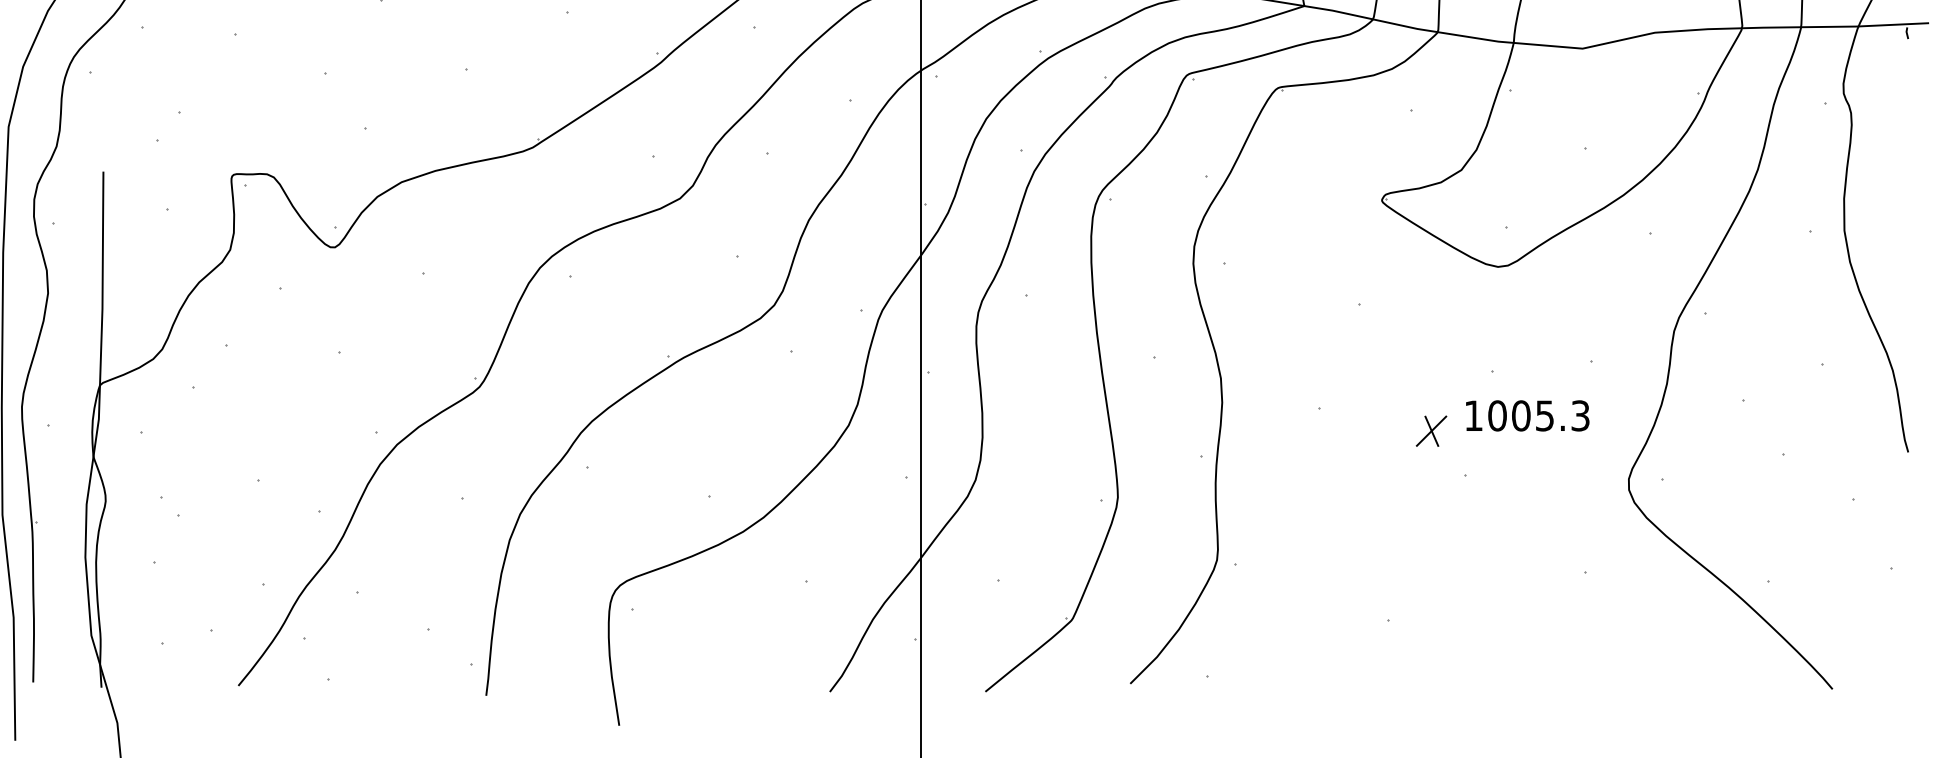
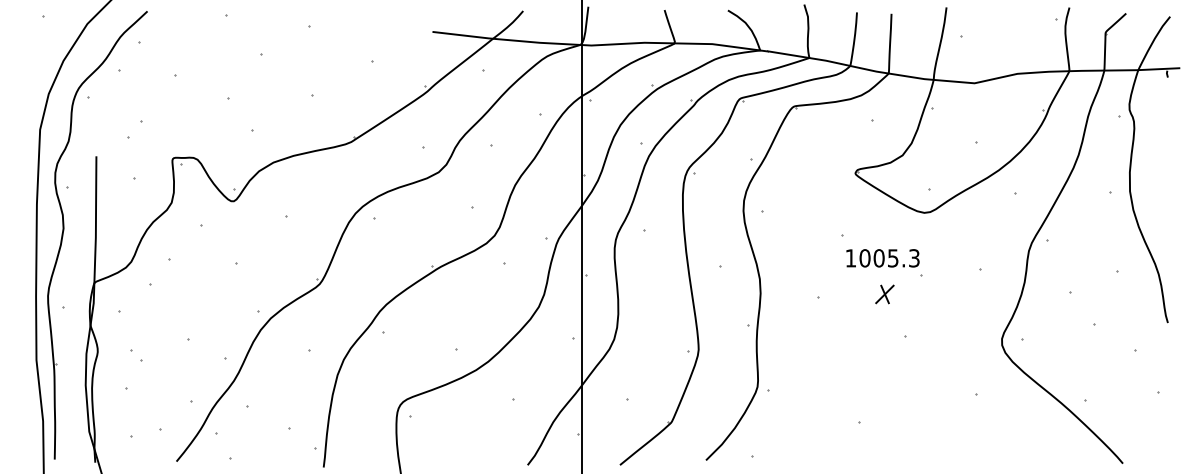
text: (1526, 416) -> (882, 258), moved
part: (1430, 431) -> (884, 294), moved

